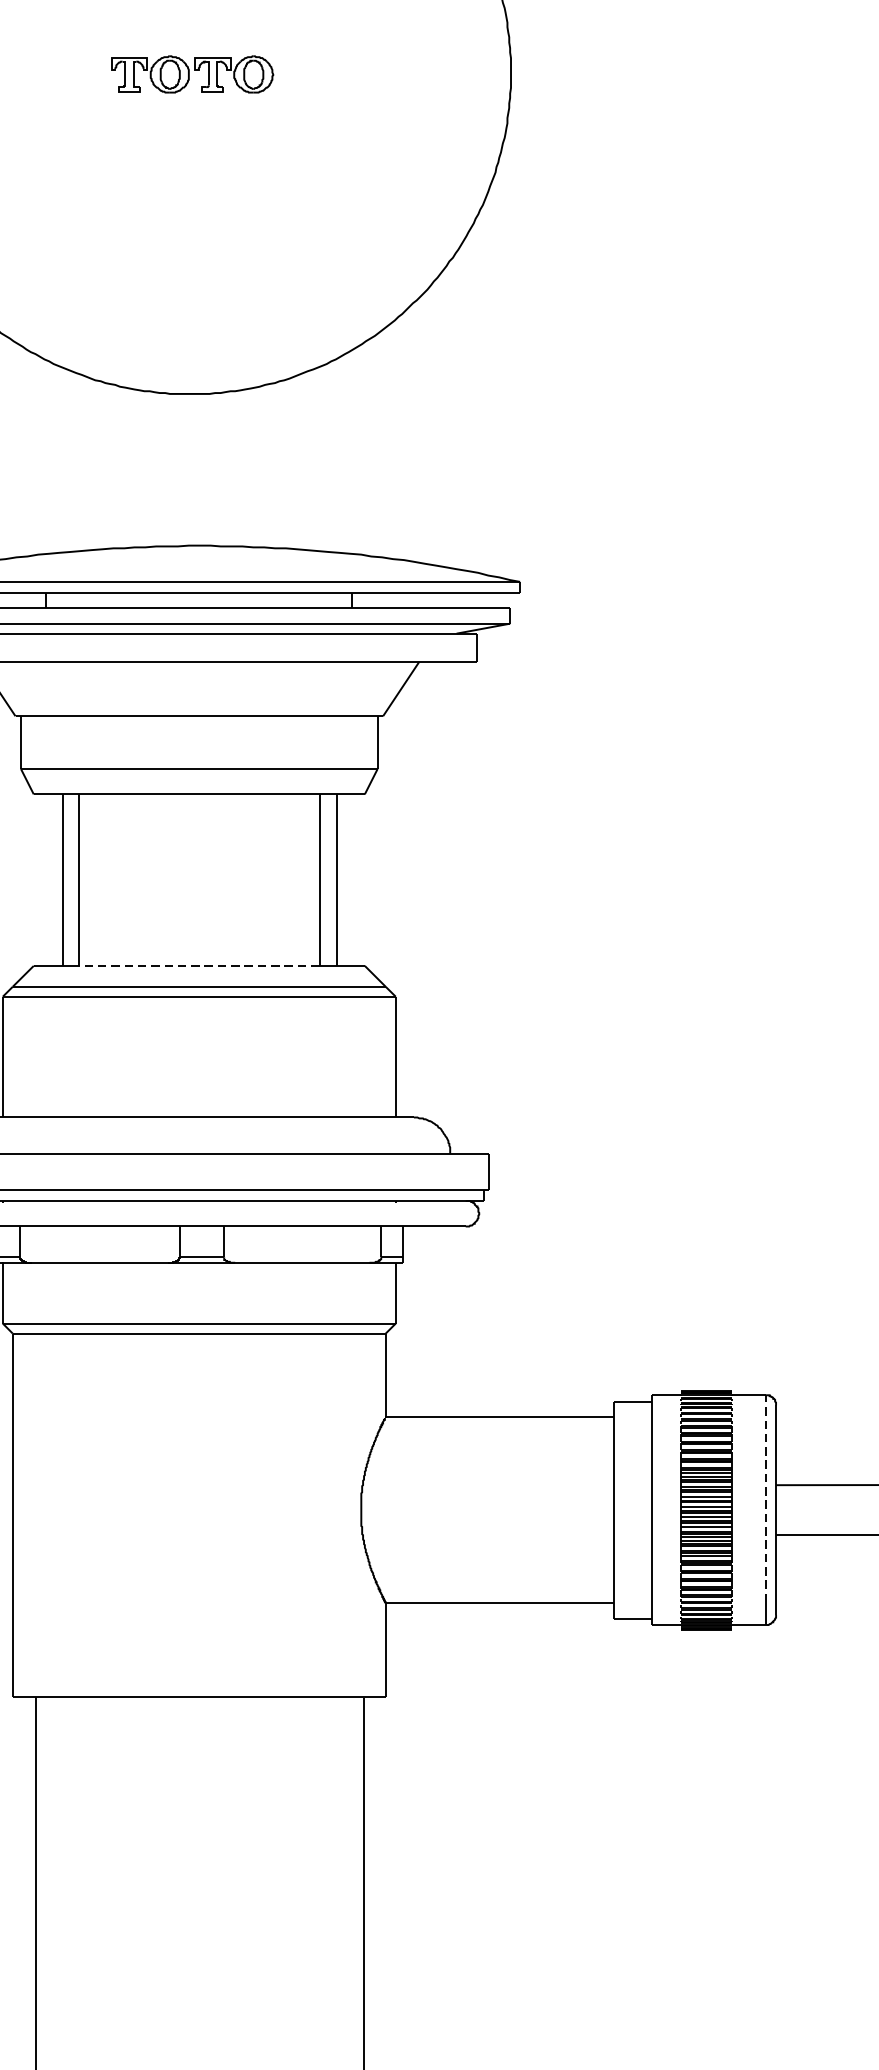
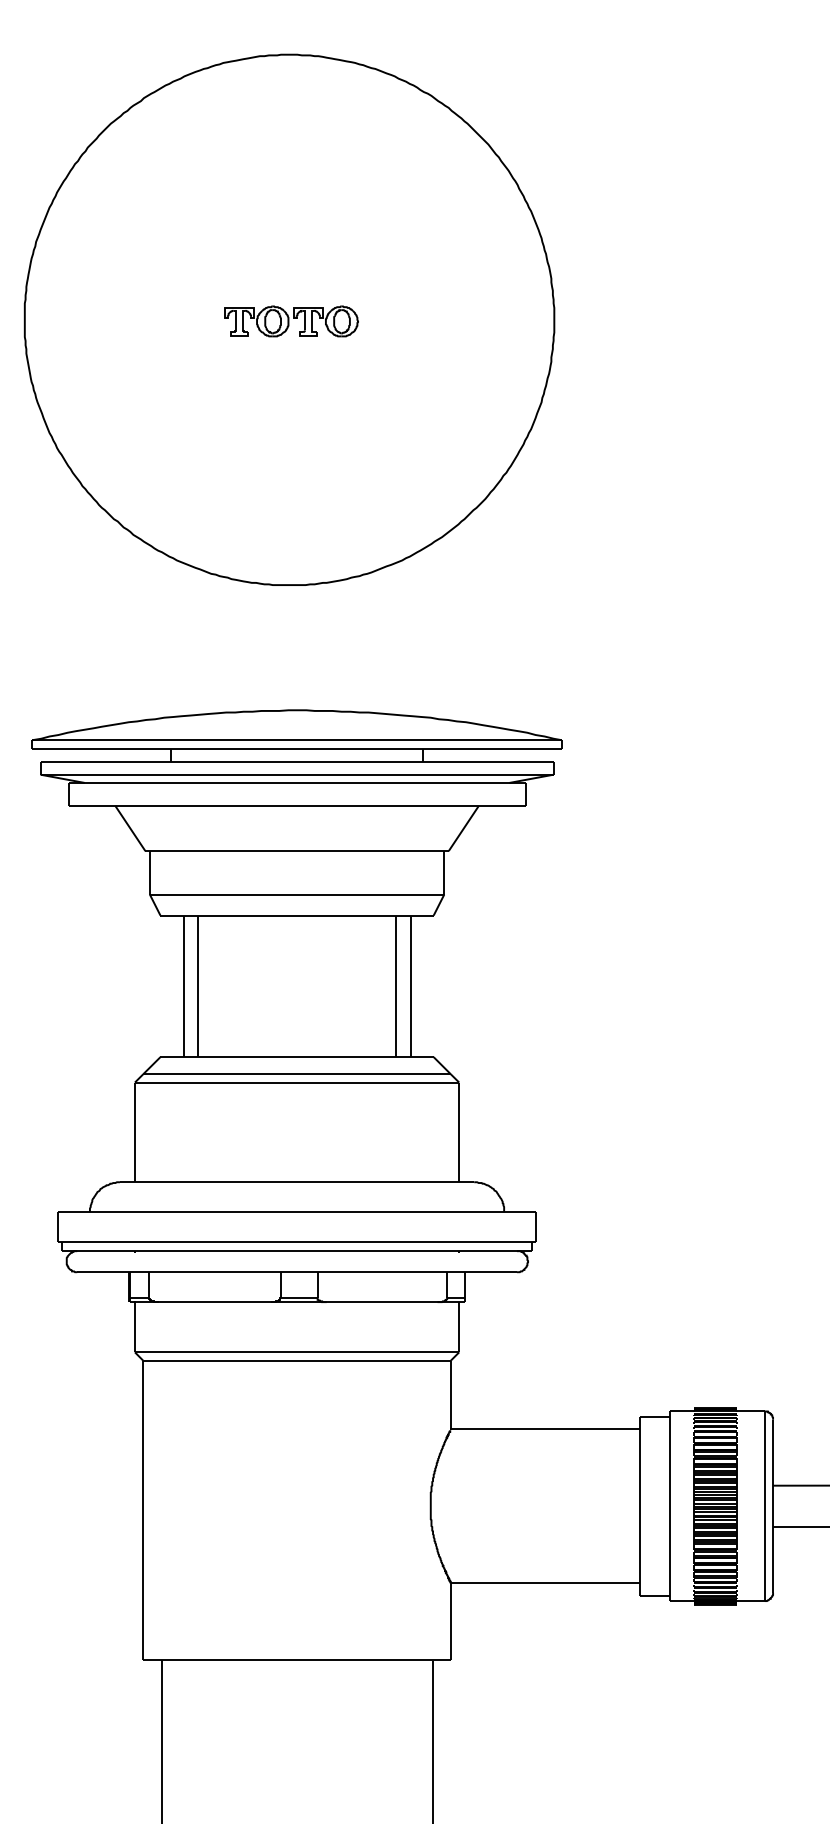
line: (198, 966) -> (296, 1057), dashed -> solid
line: (765, 1498) -> (764, 1496), dashed -> solid

